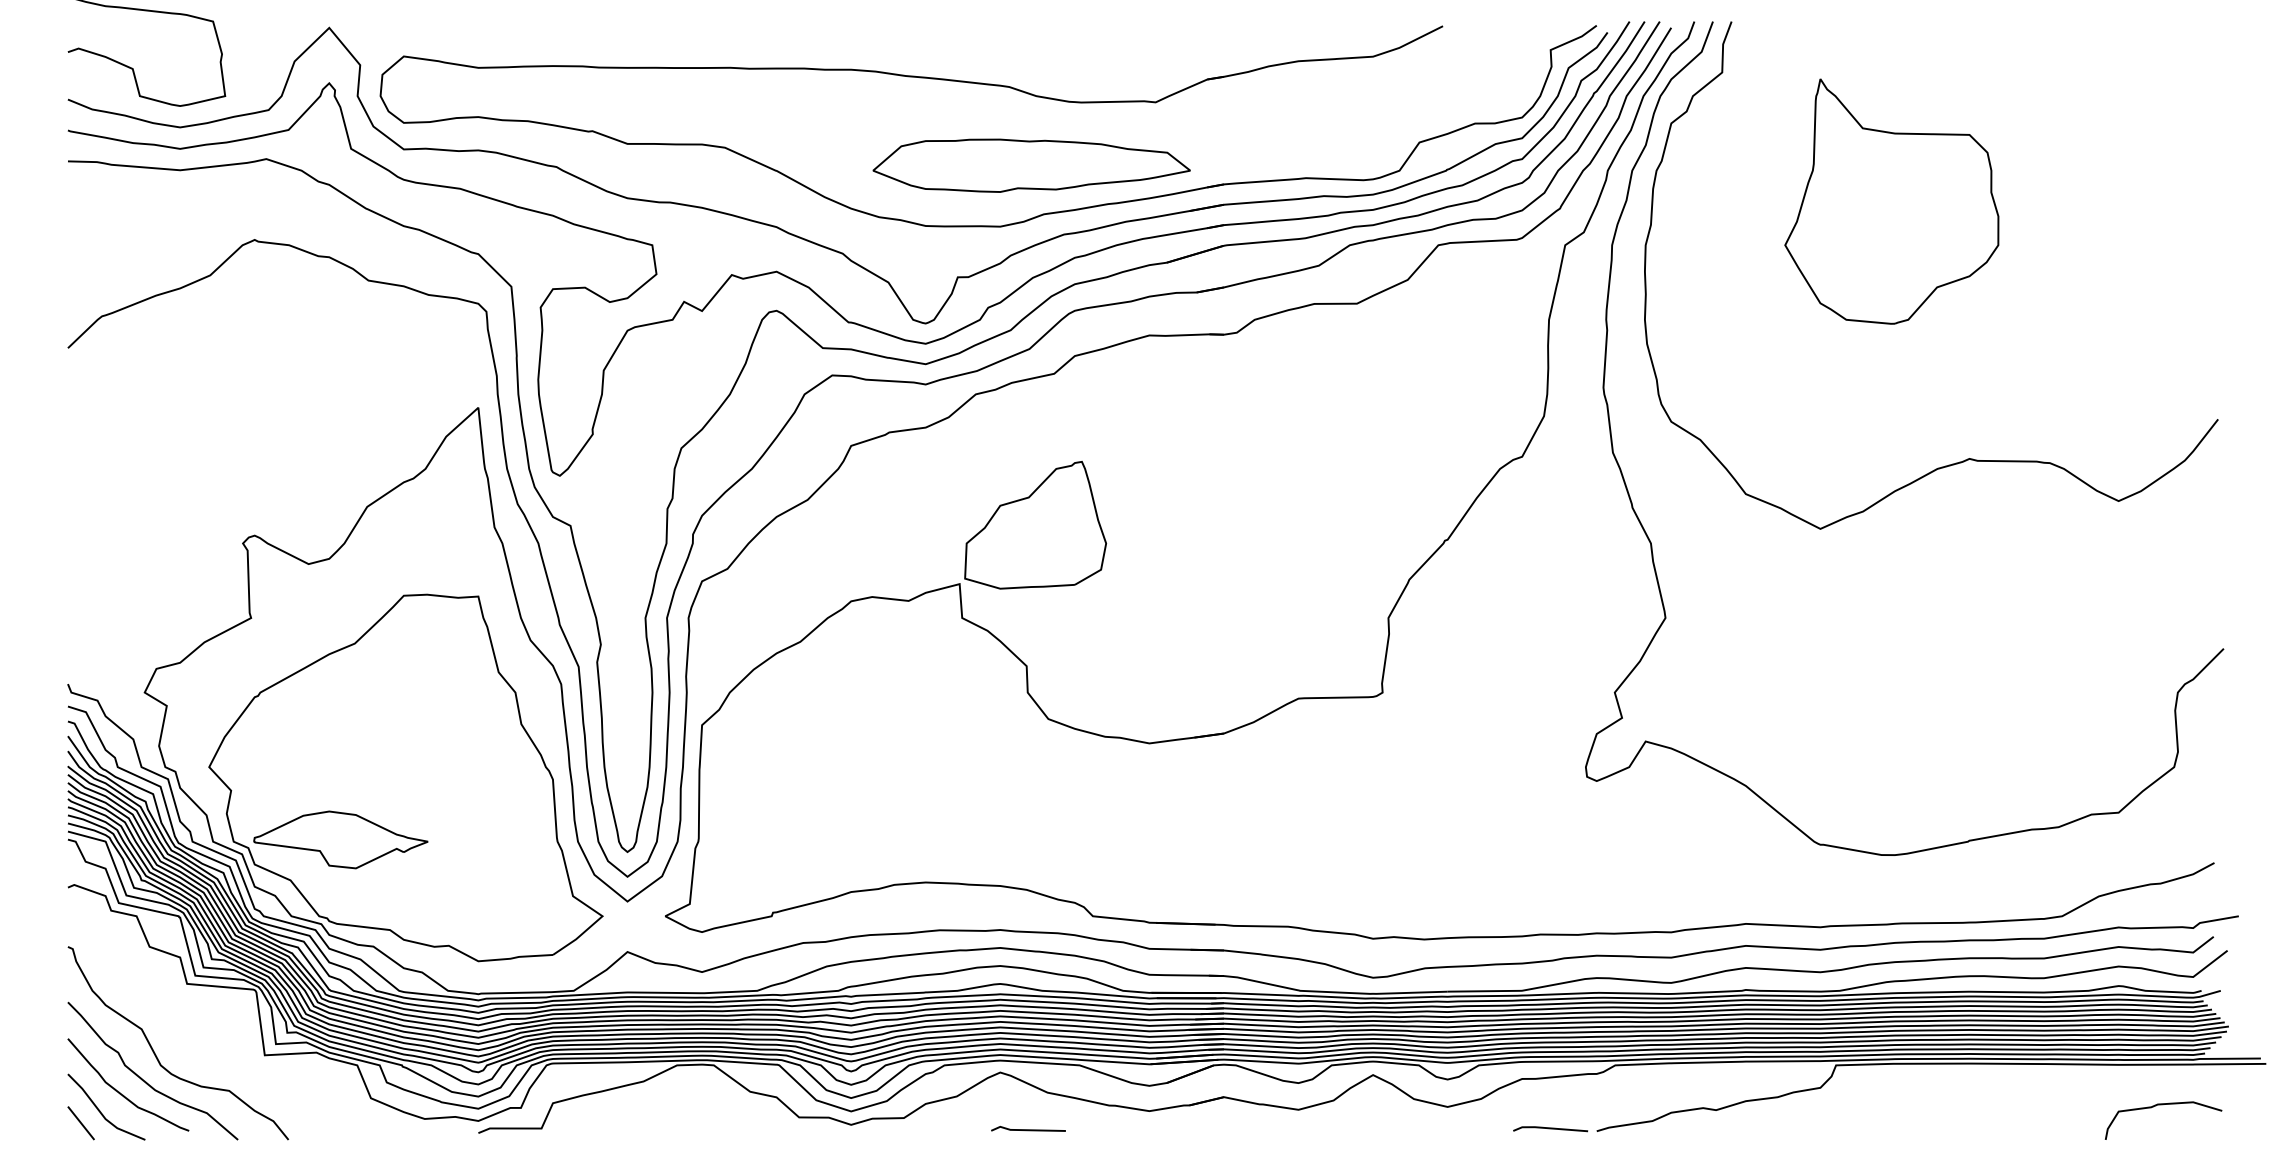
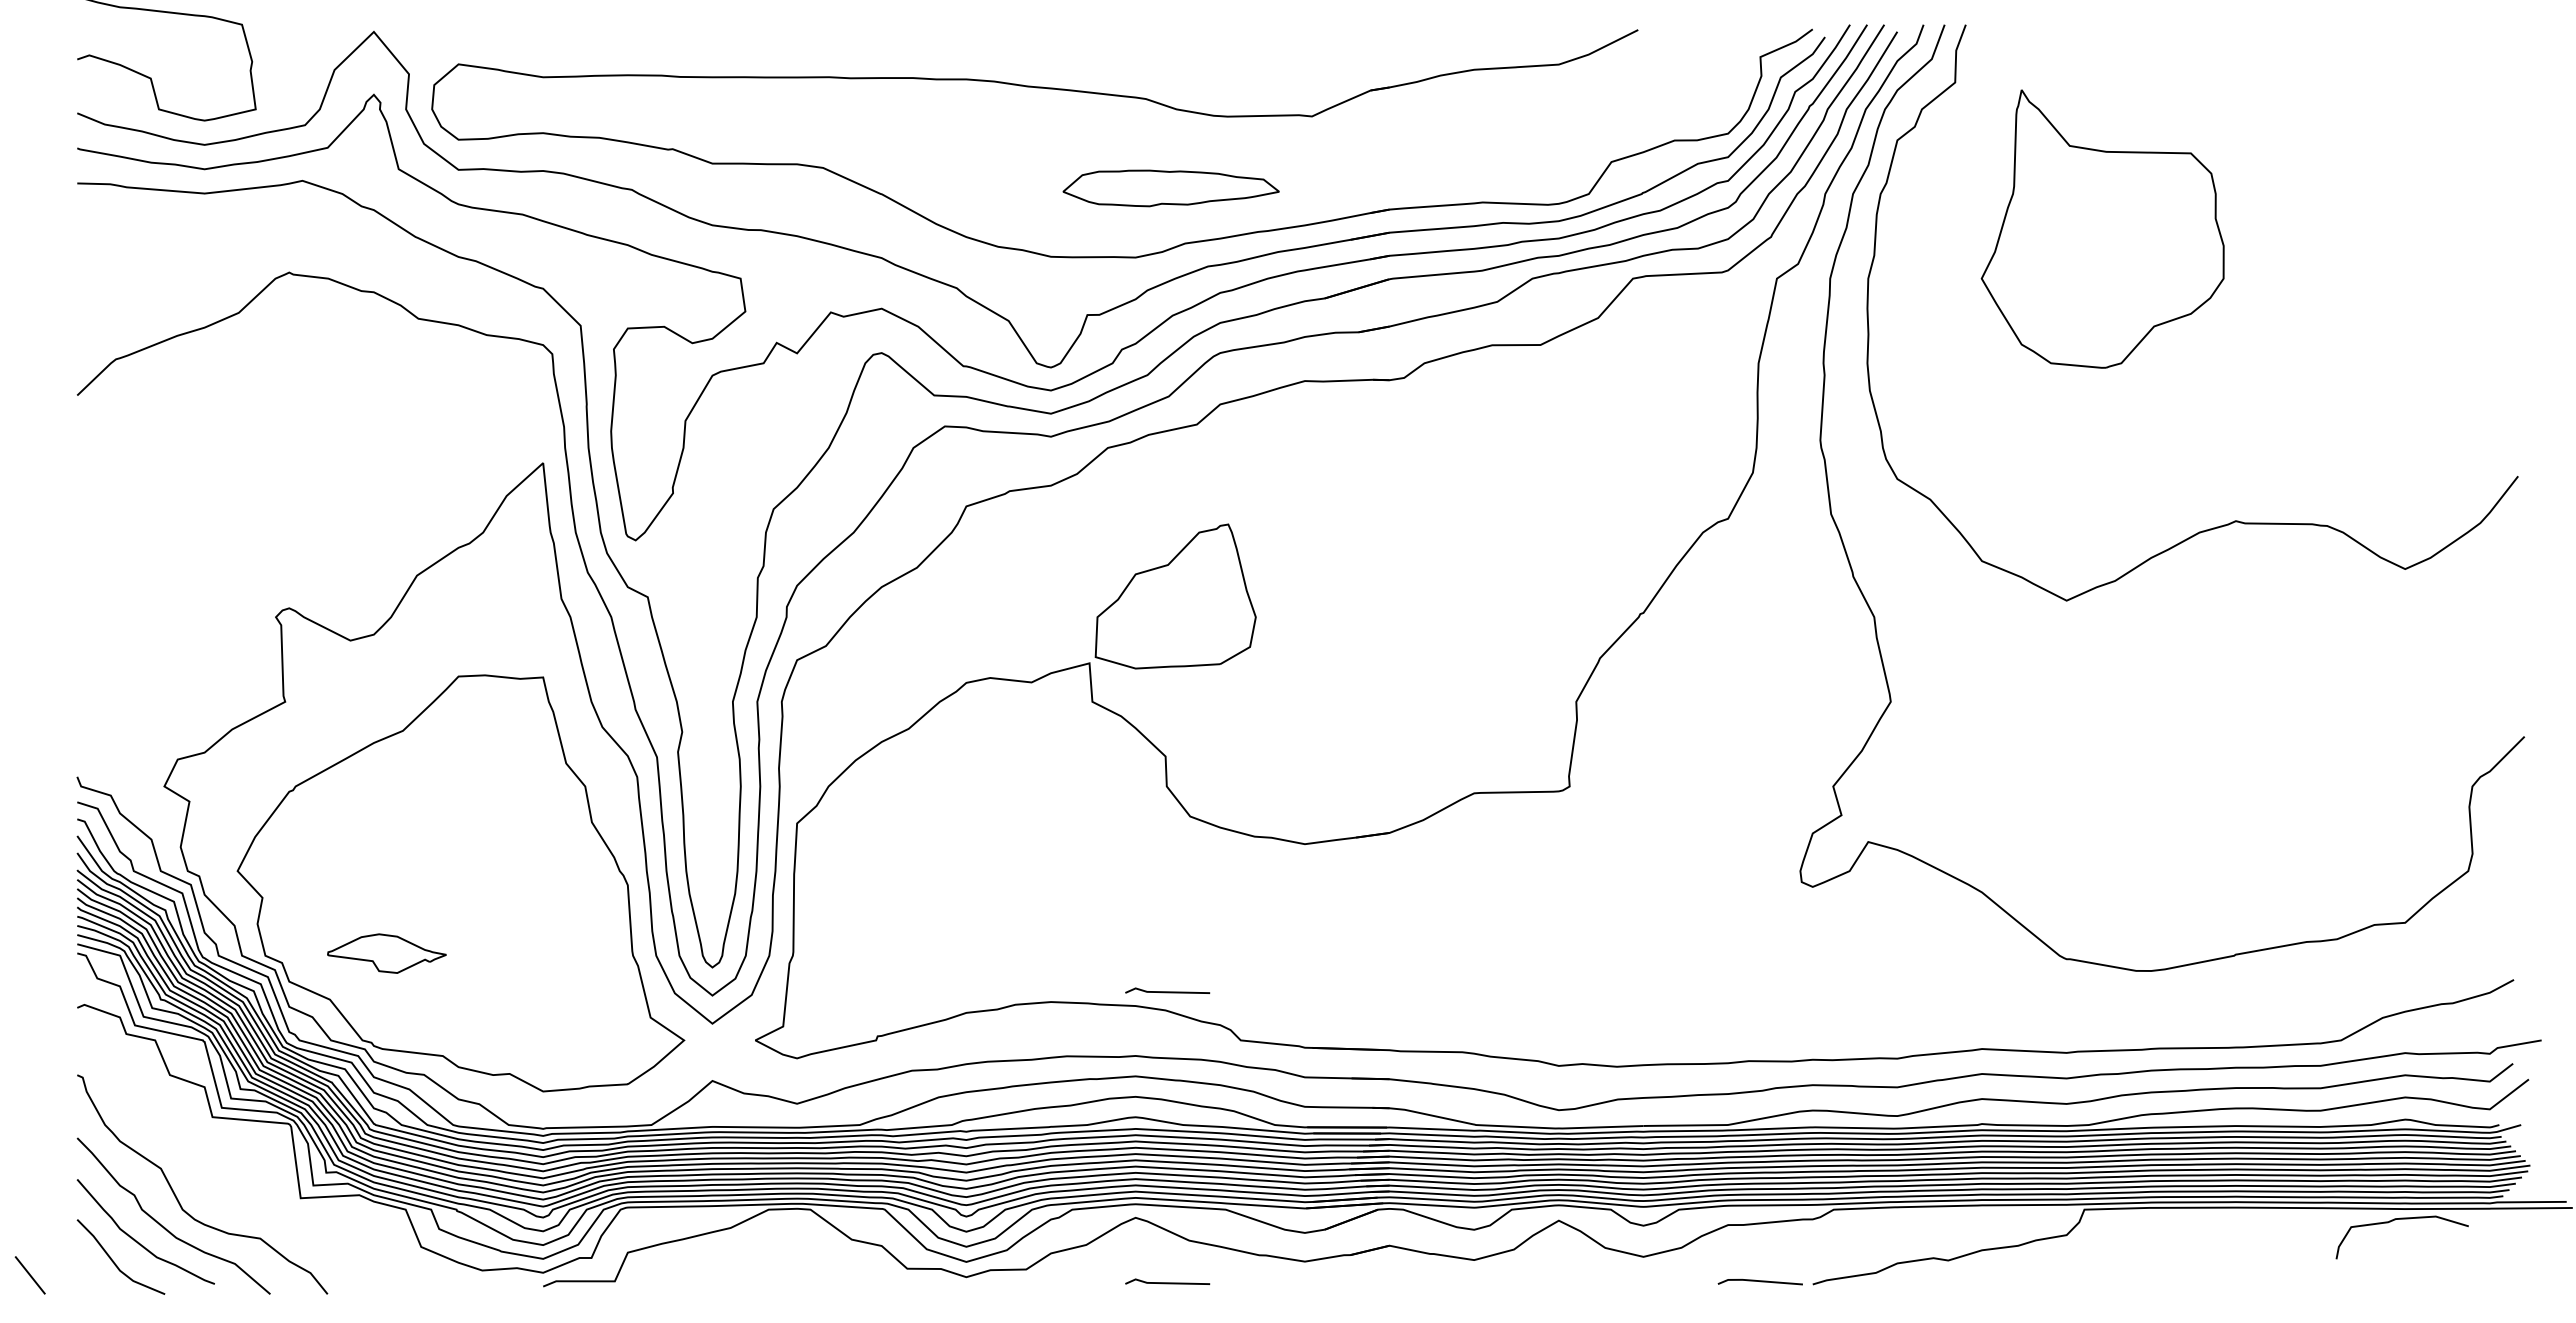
part: (1030, 165) -> (1170, 188), size x0.6
part: (1891, 201) -> (2102, 228), moved
part: (340, 839) -> (386, 953), size x0.6
line: (1028, 873) -> (1167, 991), added
curve: (2162, 1104) -> (2401, 1219), moved
line: (80, 1123) -> (29, 1275), moved

